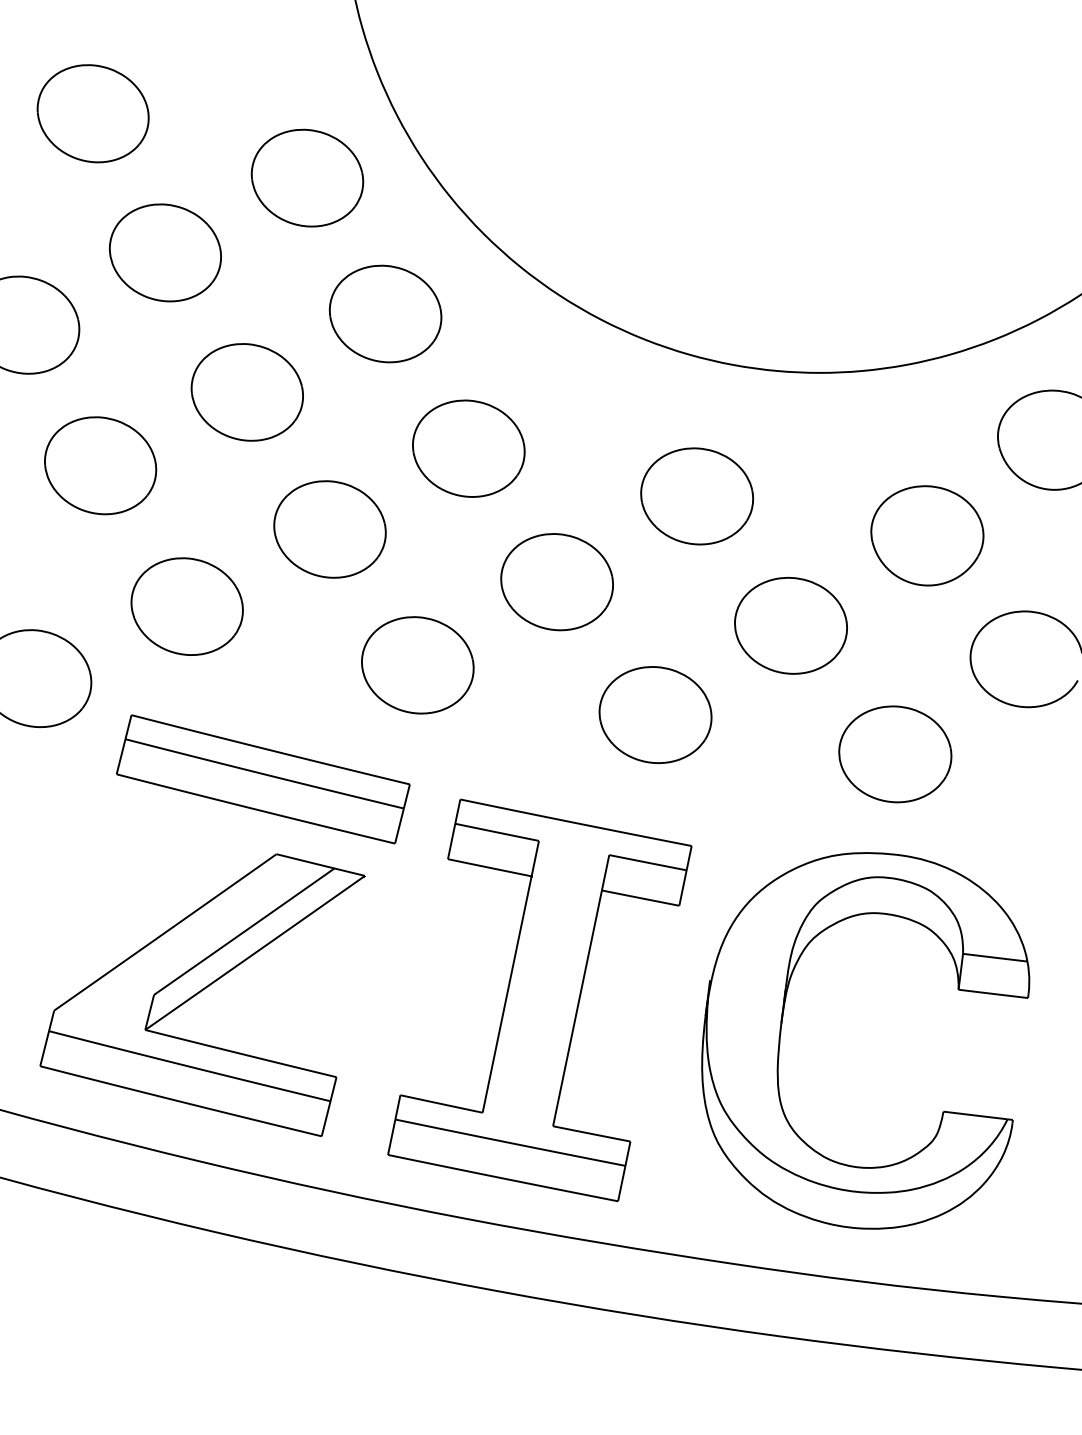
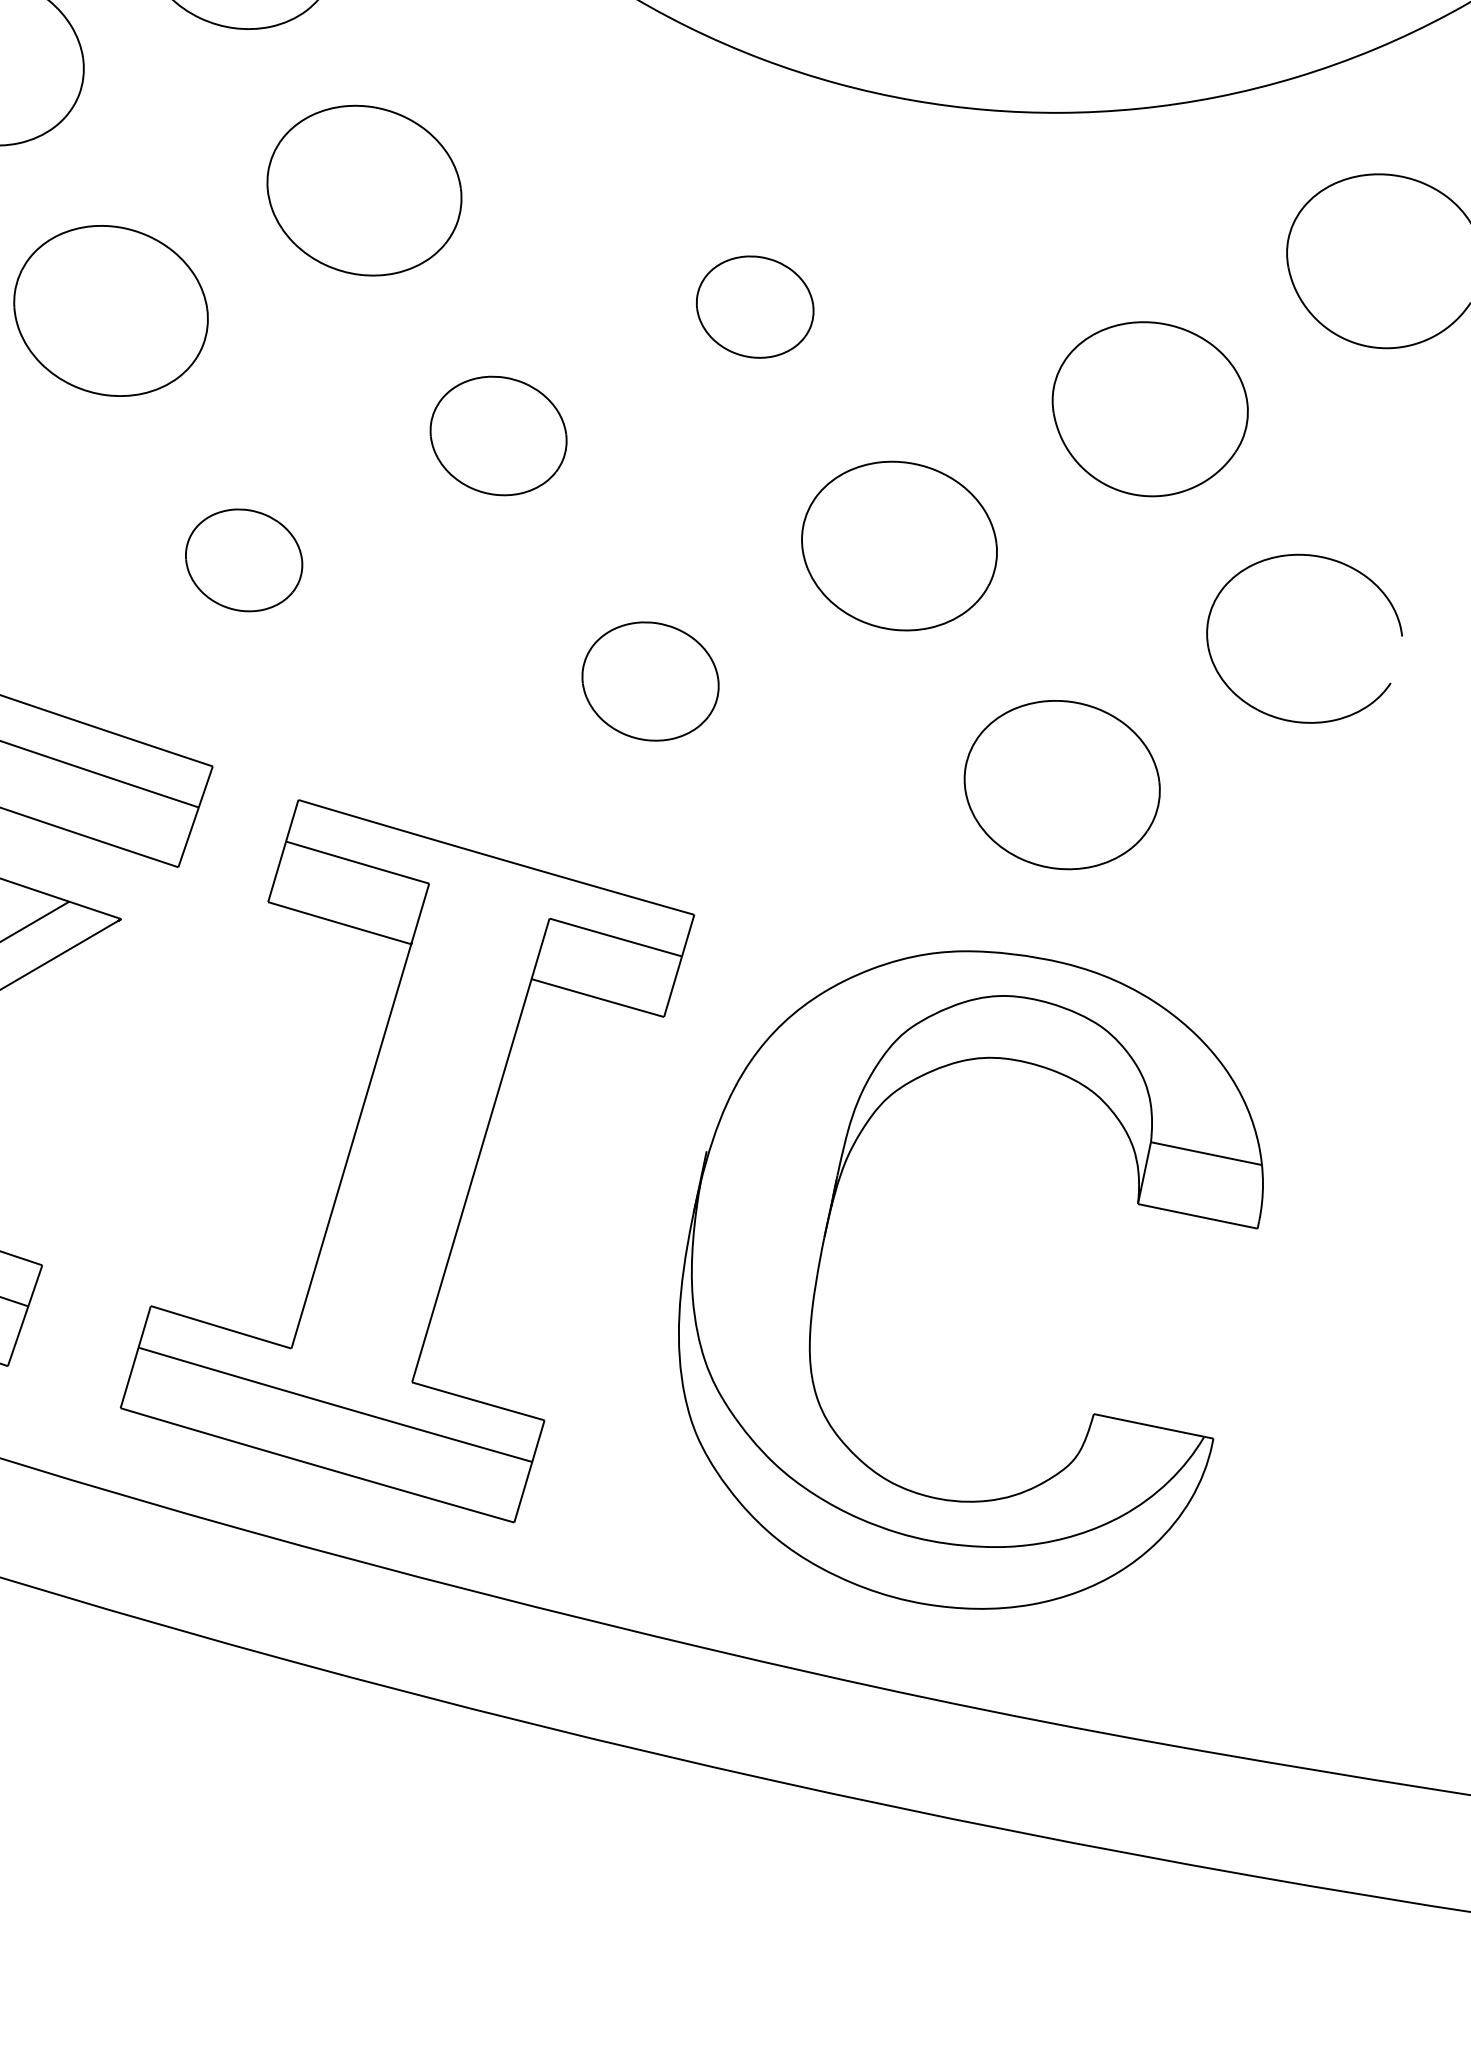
part: (697, 496) -> (755, 307), size x0.6
part: (556, 582) -> (497, 436), size x0.7
part: (417, 665) -> (243, 560), size x0.6
part: (655, 714) -> (650, 680), size x0.7

